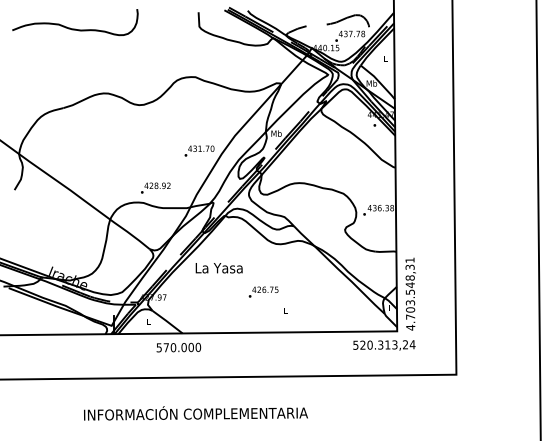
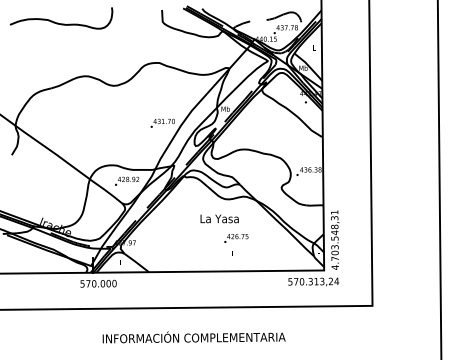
text: (155, 187) -> (126, 180), moved
text: (218, 268) -> (219, 219), moved
text: (263, 291) -> (236, 237), moved
text: (362, 344) -> (295, 281), 520.313,24 -> 570.313,24
text: (178, 347) -> (98, 283), moved
text: (195, 413) -> (193, 337), moved

